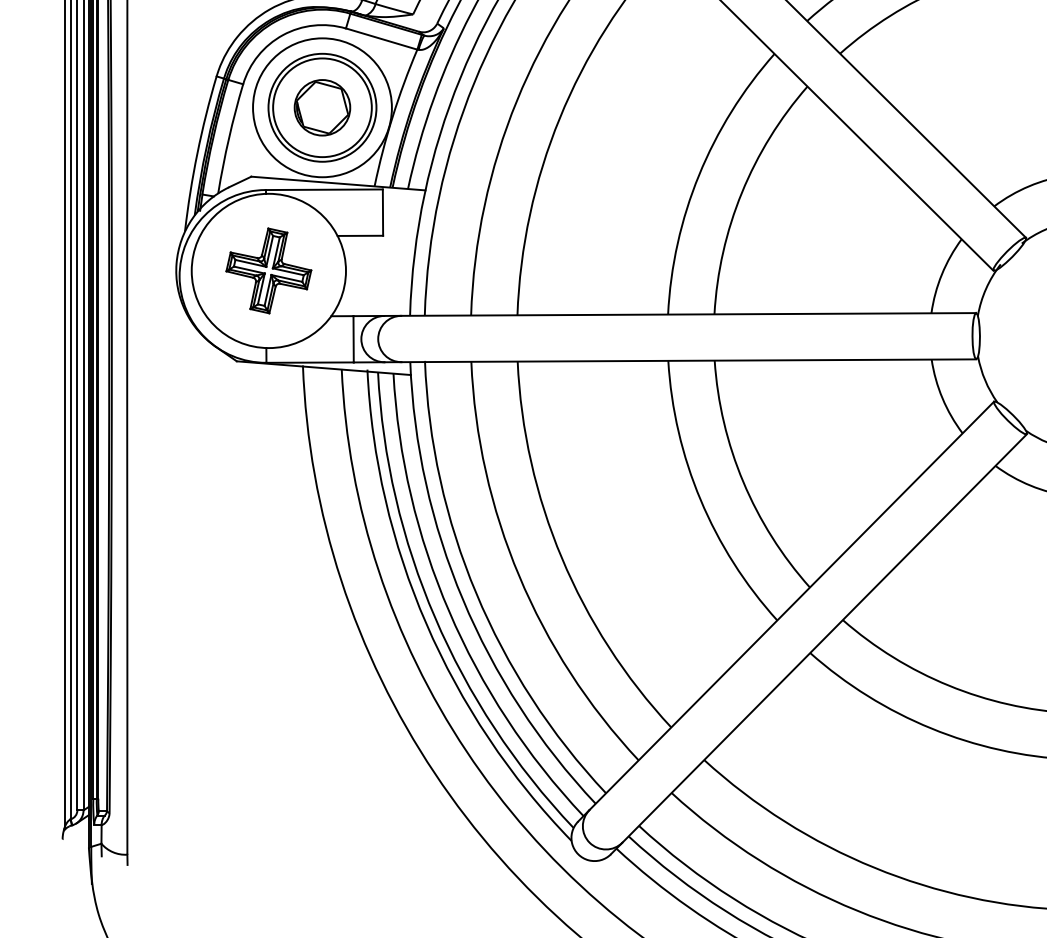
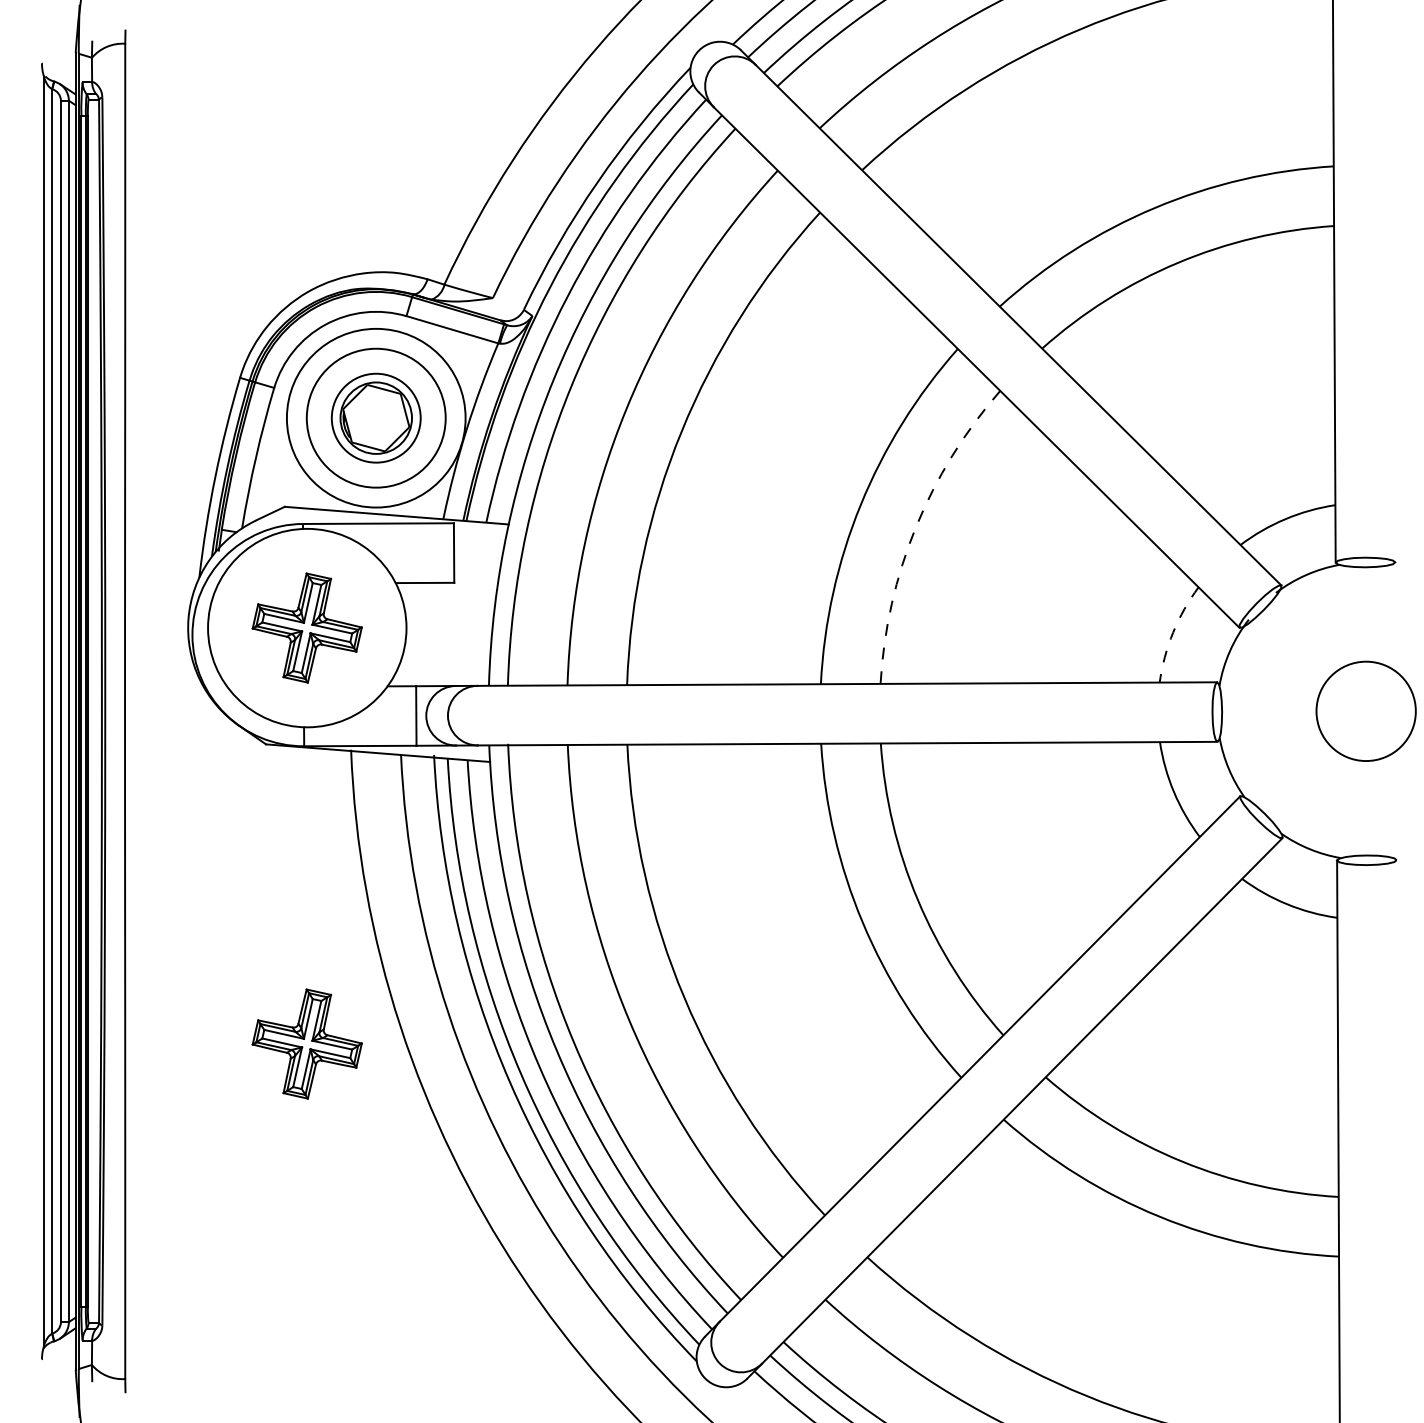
circle: (321, 107) -> (375, 417), size x0.7
arc: (741, 192) -> (915, 527), solid -> dashed
arc: (942, 274) -> (1173, 632), solid -> dashed
part: (268, 593) -> (306, 1043), added

